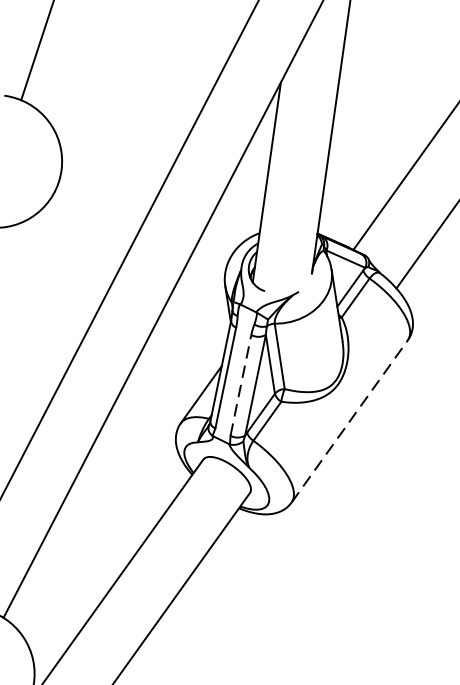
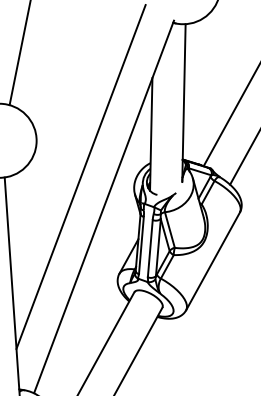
line: (241, 385) -> (150, 248), dashed -> solid
line: (350, 421) -> (213, 261), dashed -> solid

